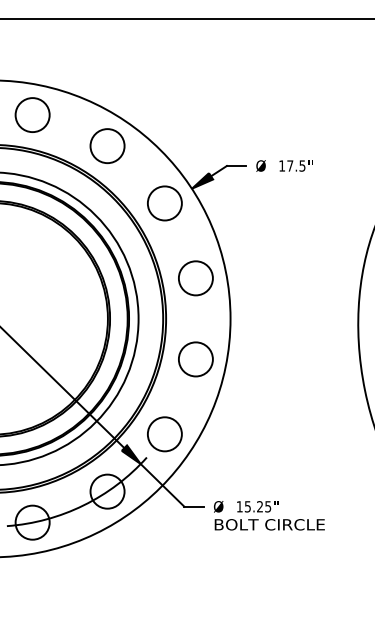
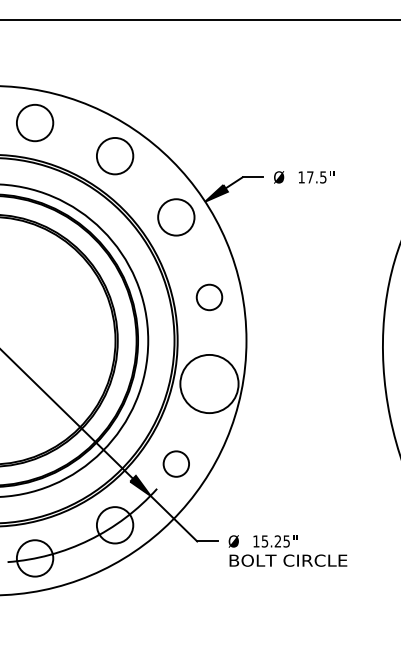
circle: (195, 278) -> (209, 297), size x0.7
circle: (195, 359) -> (209, 384), size x1.6
circle: (164, 434) -> (175, 464), size x0.7

